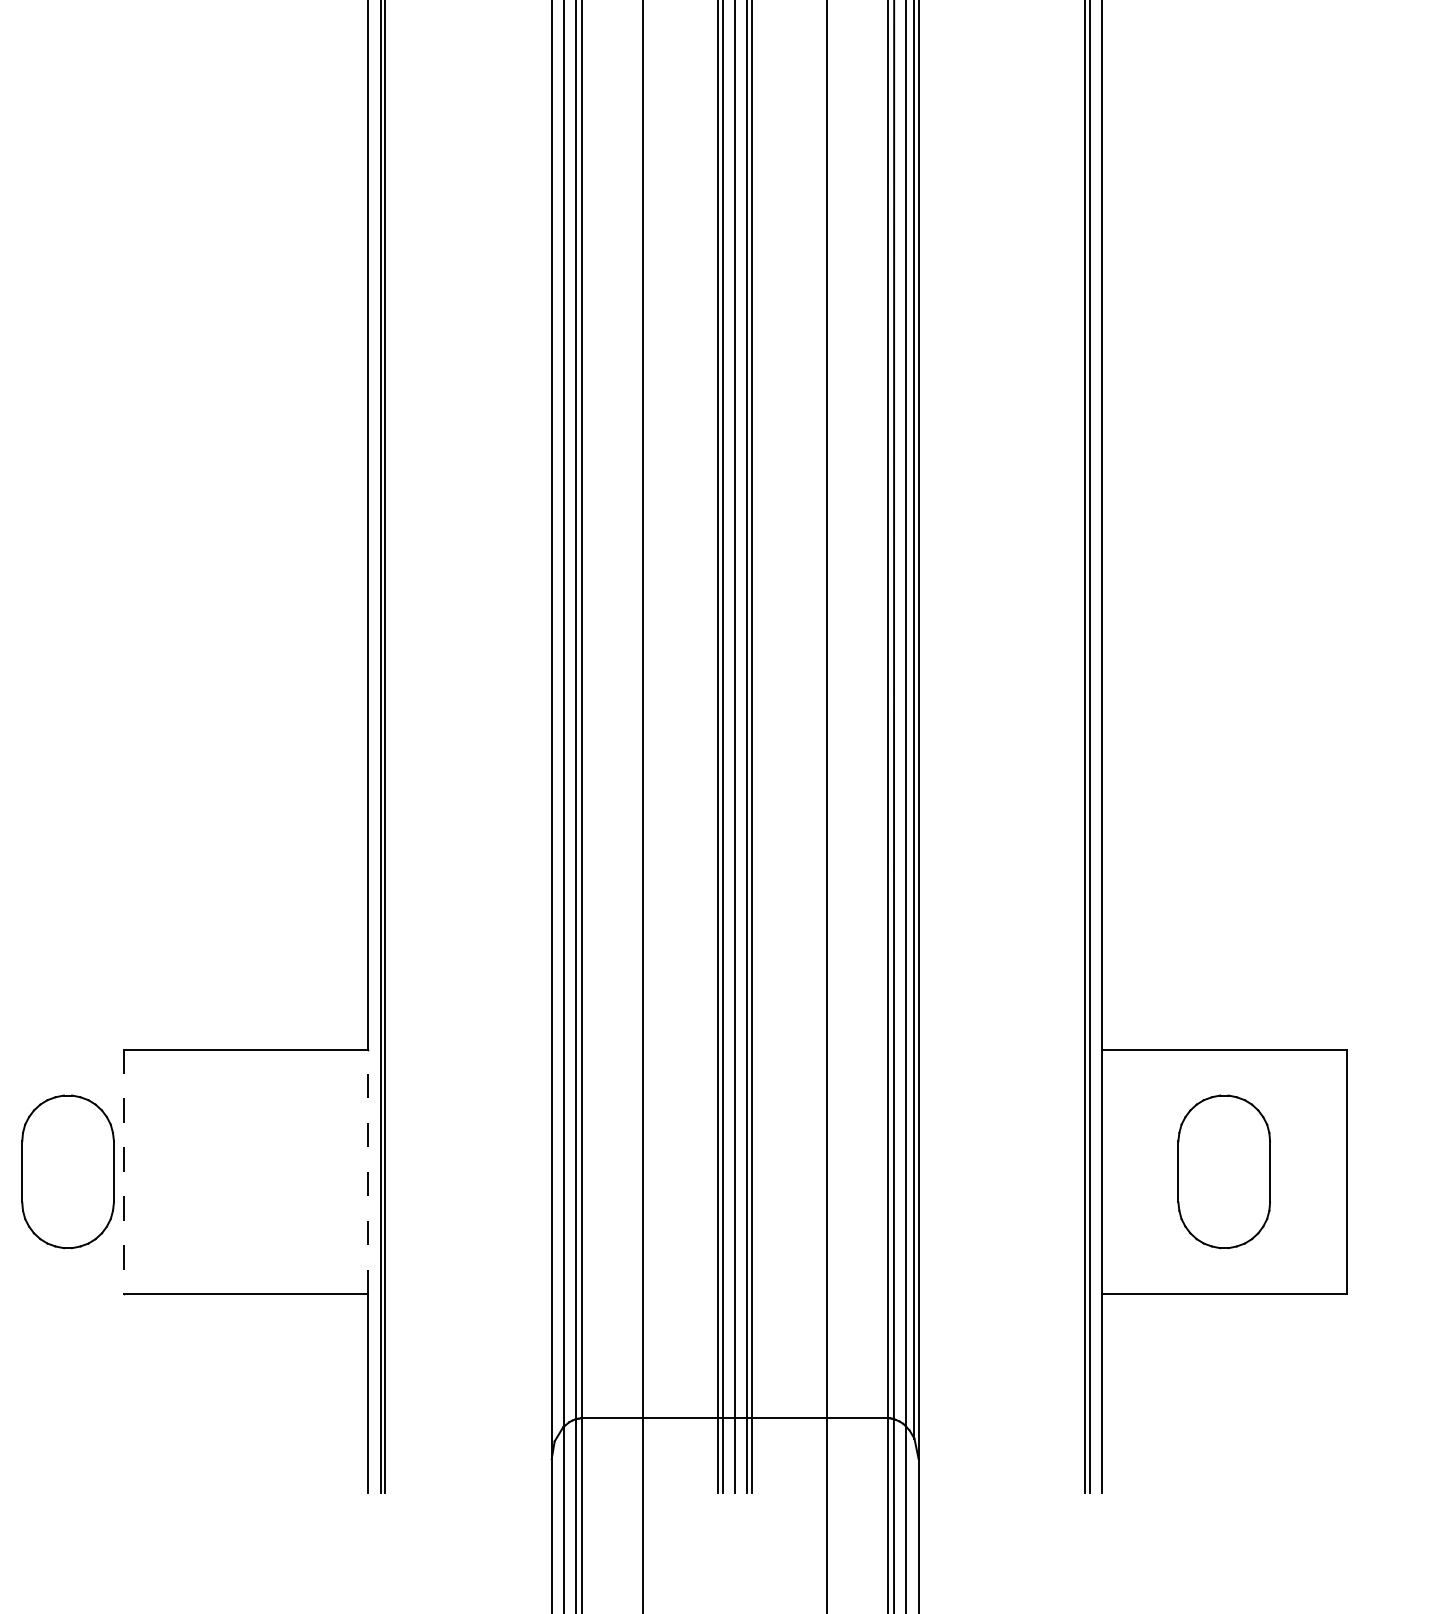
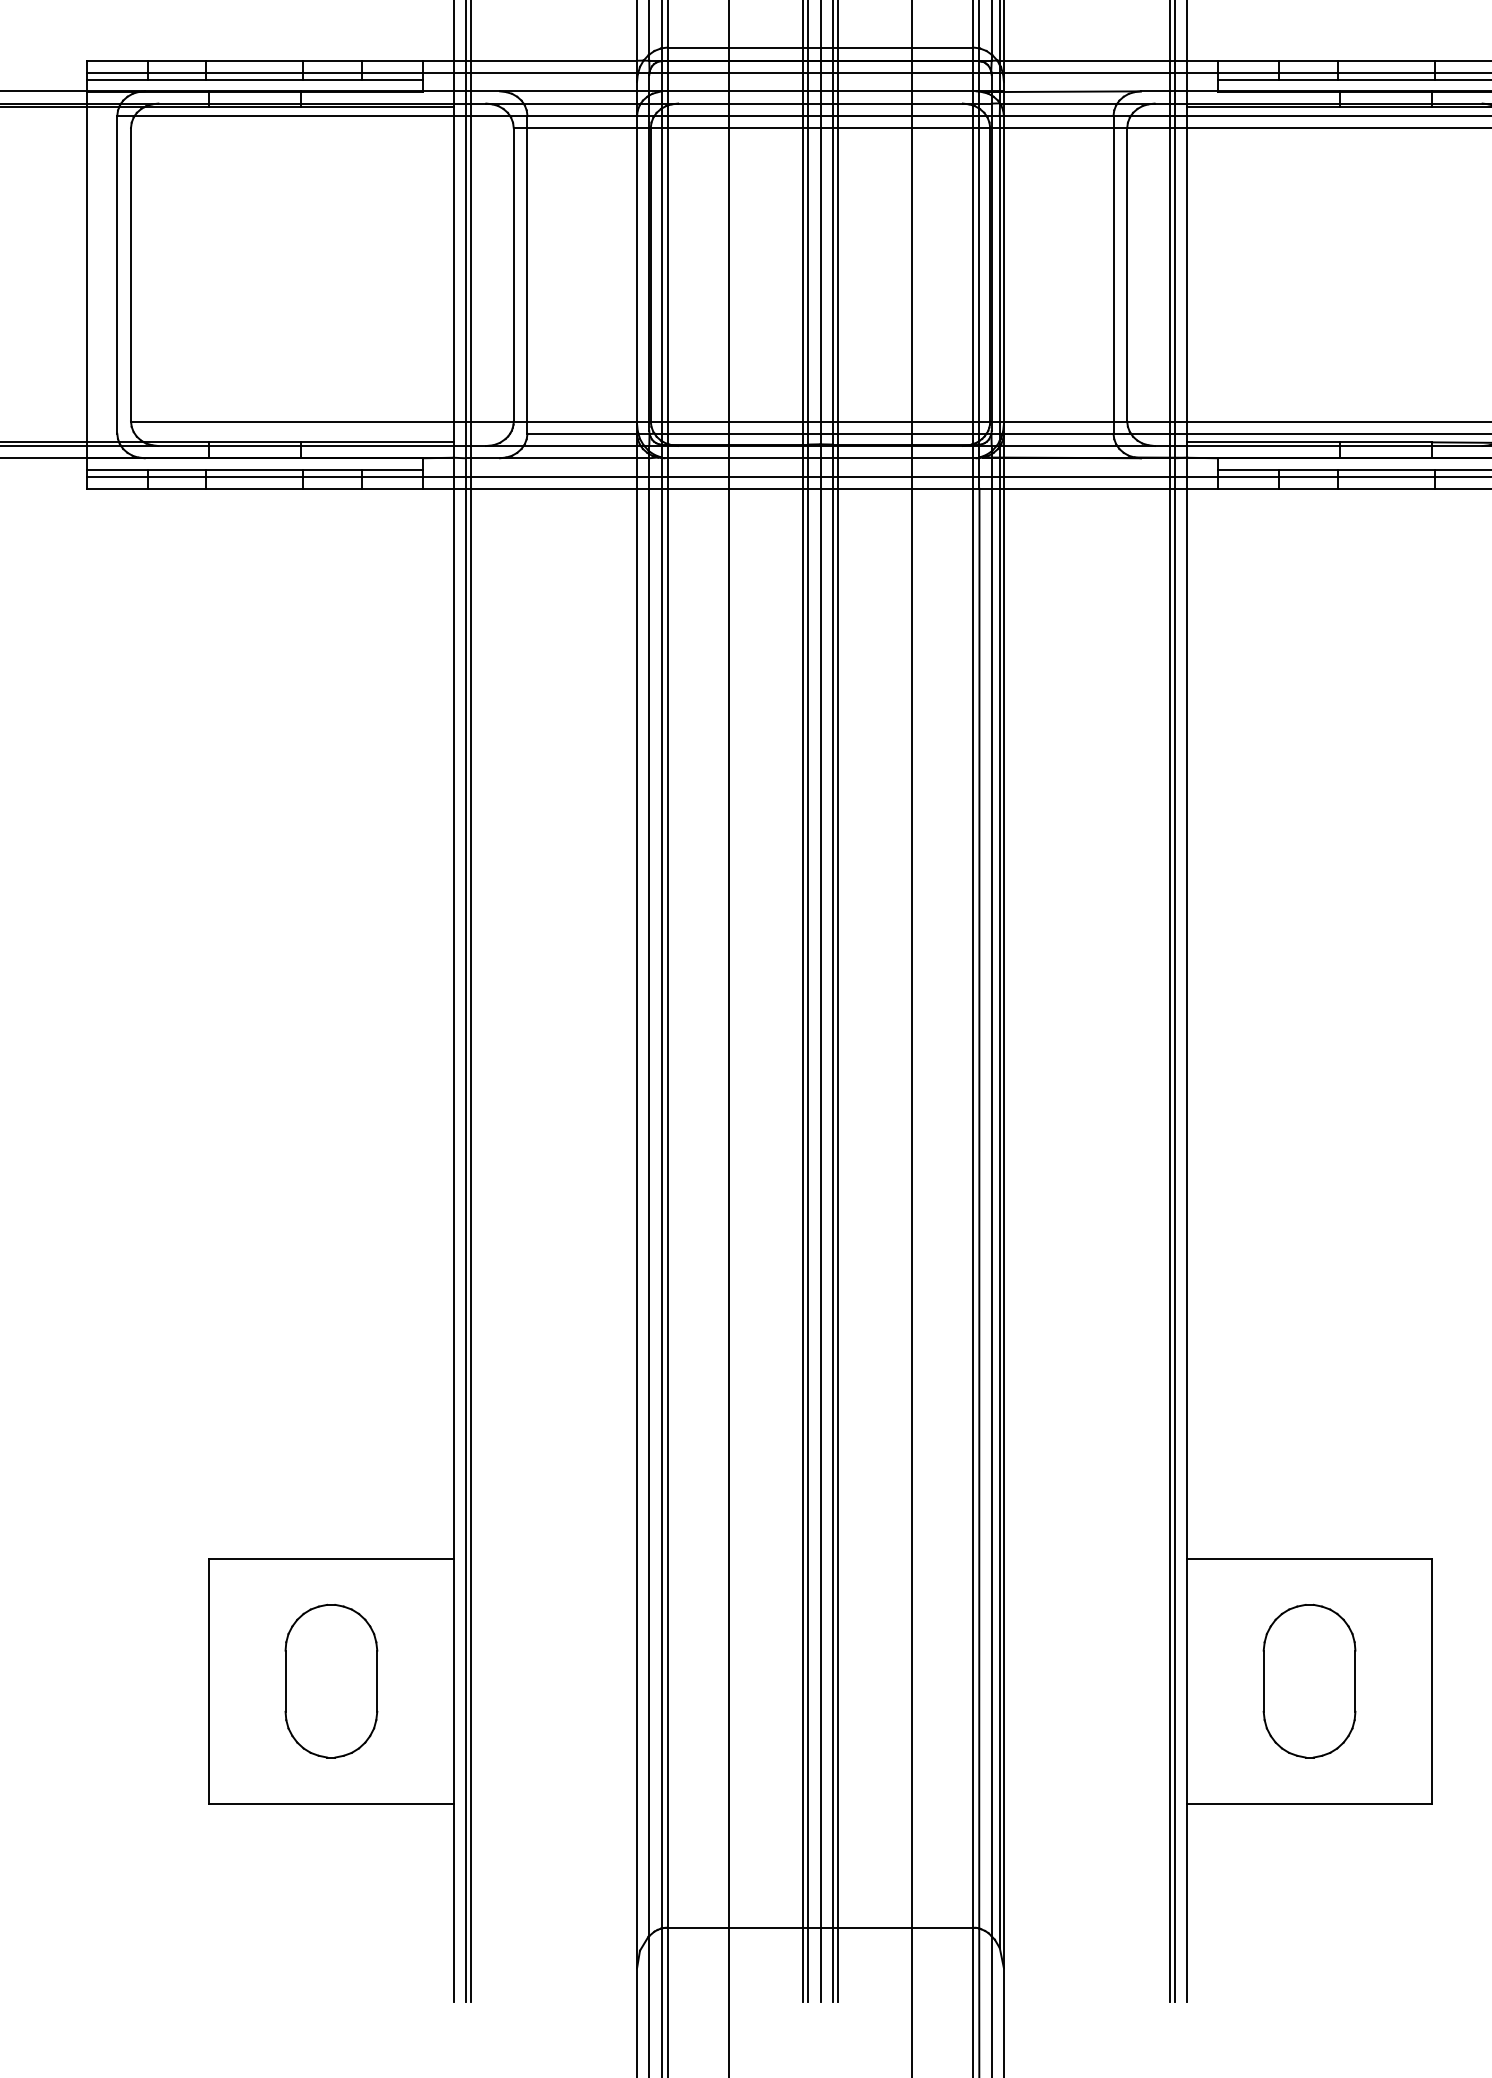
part: (68, 1171) -> (331, 1680), moved
line: (368, 1171) -> (453, 1680), dashed -> solid
line: (124, 1172) -> (209, 1681), dashed -> solid

